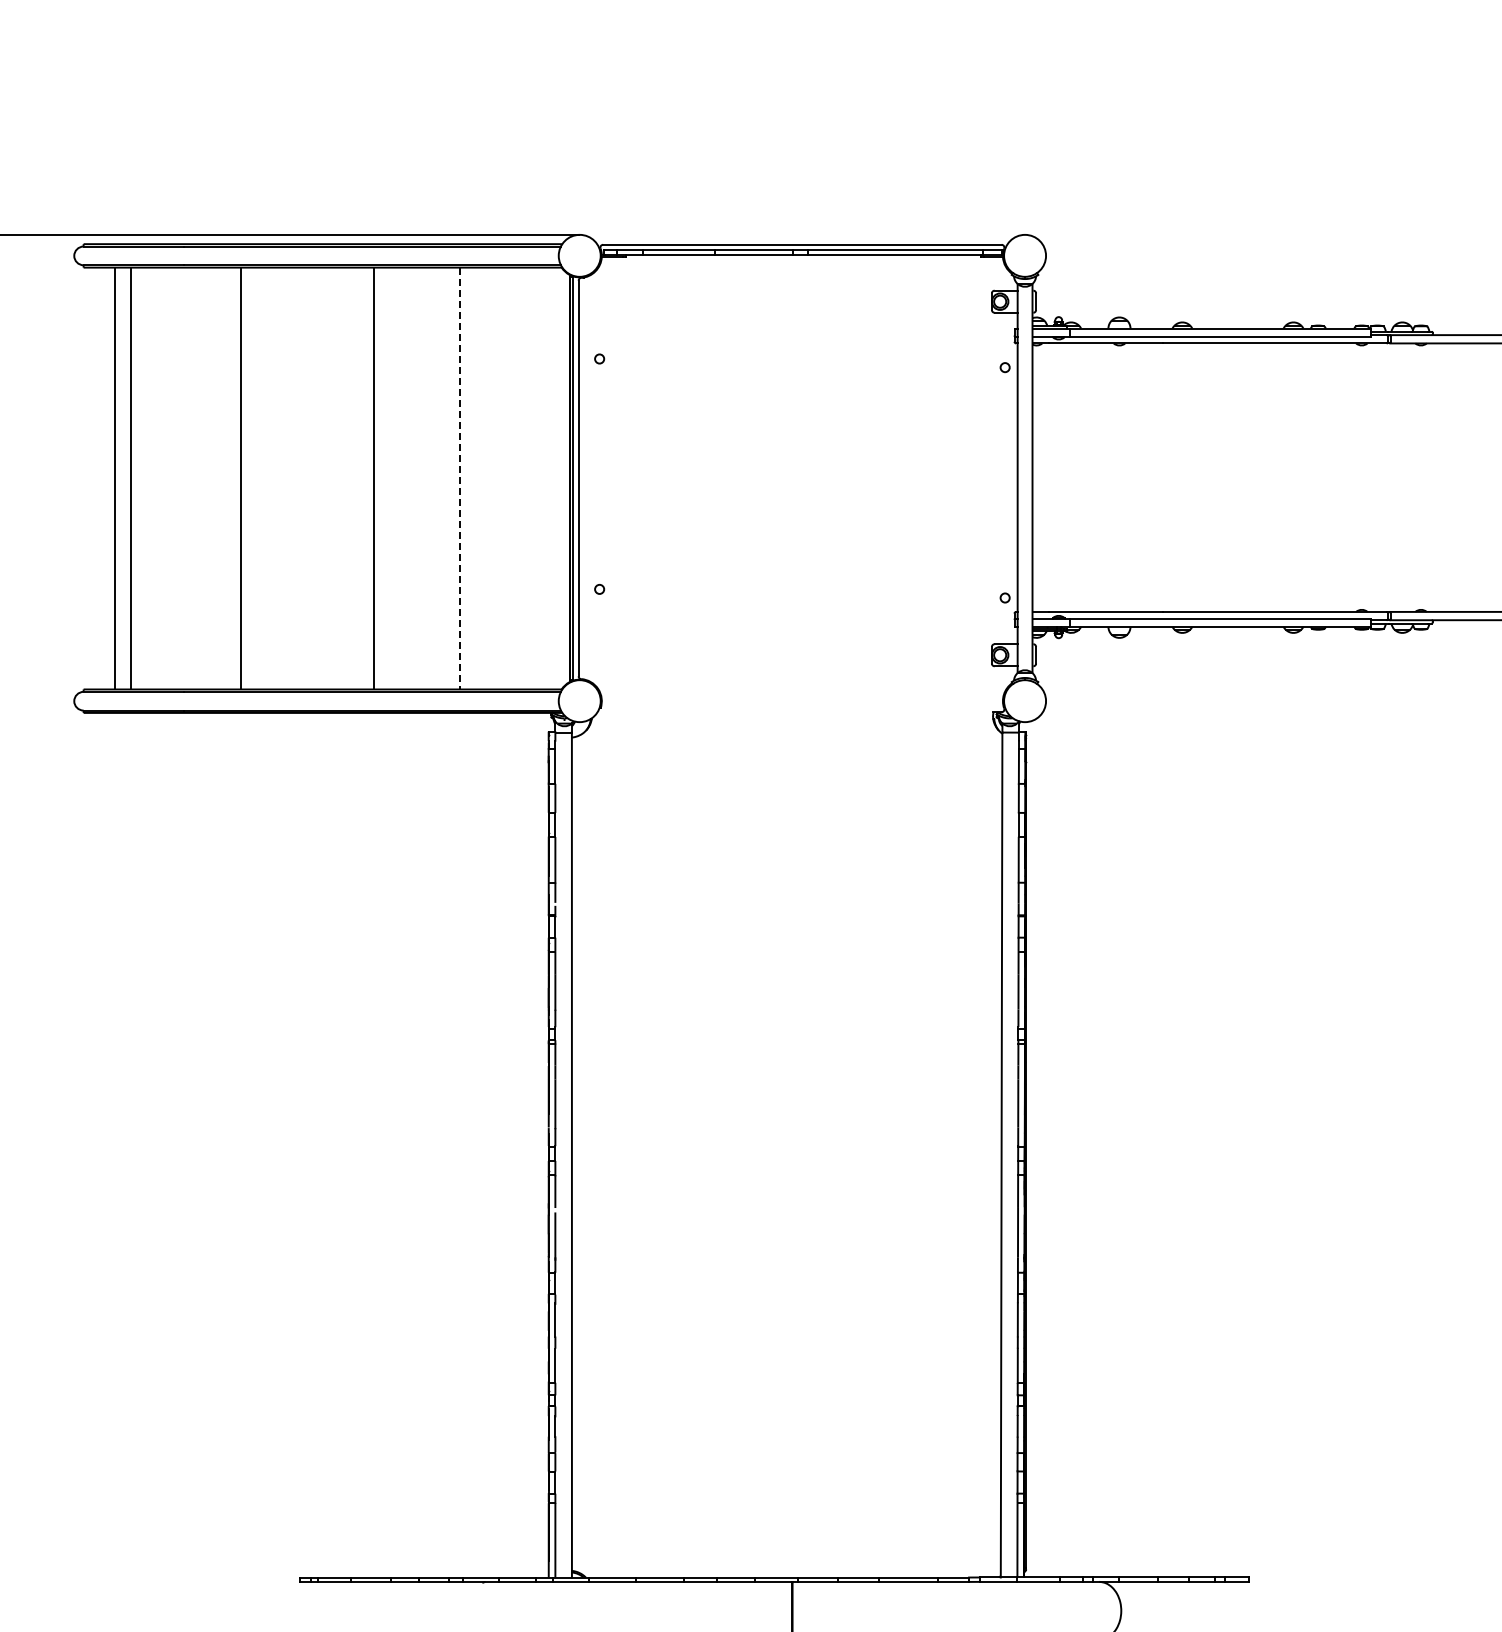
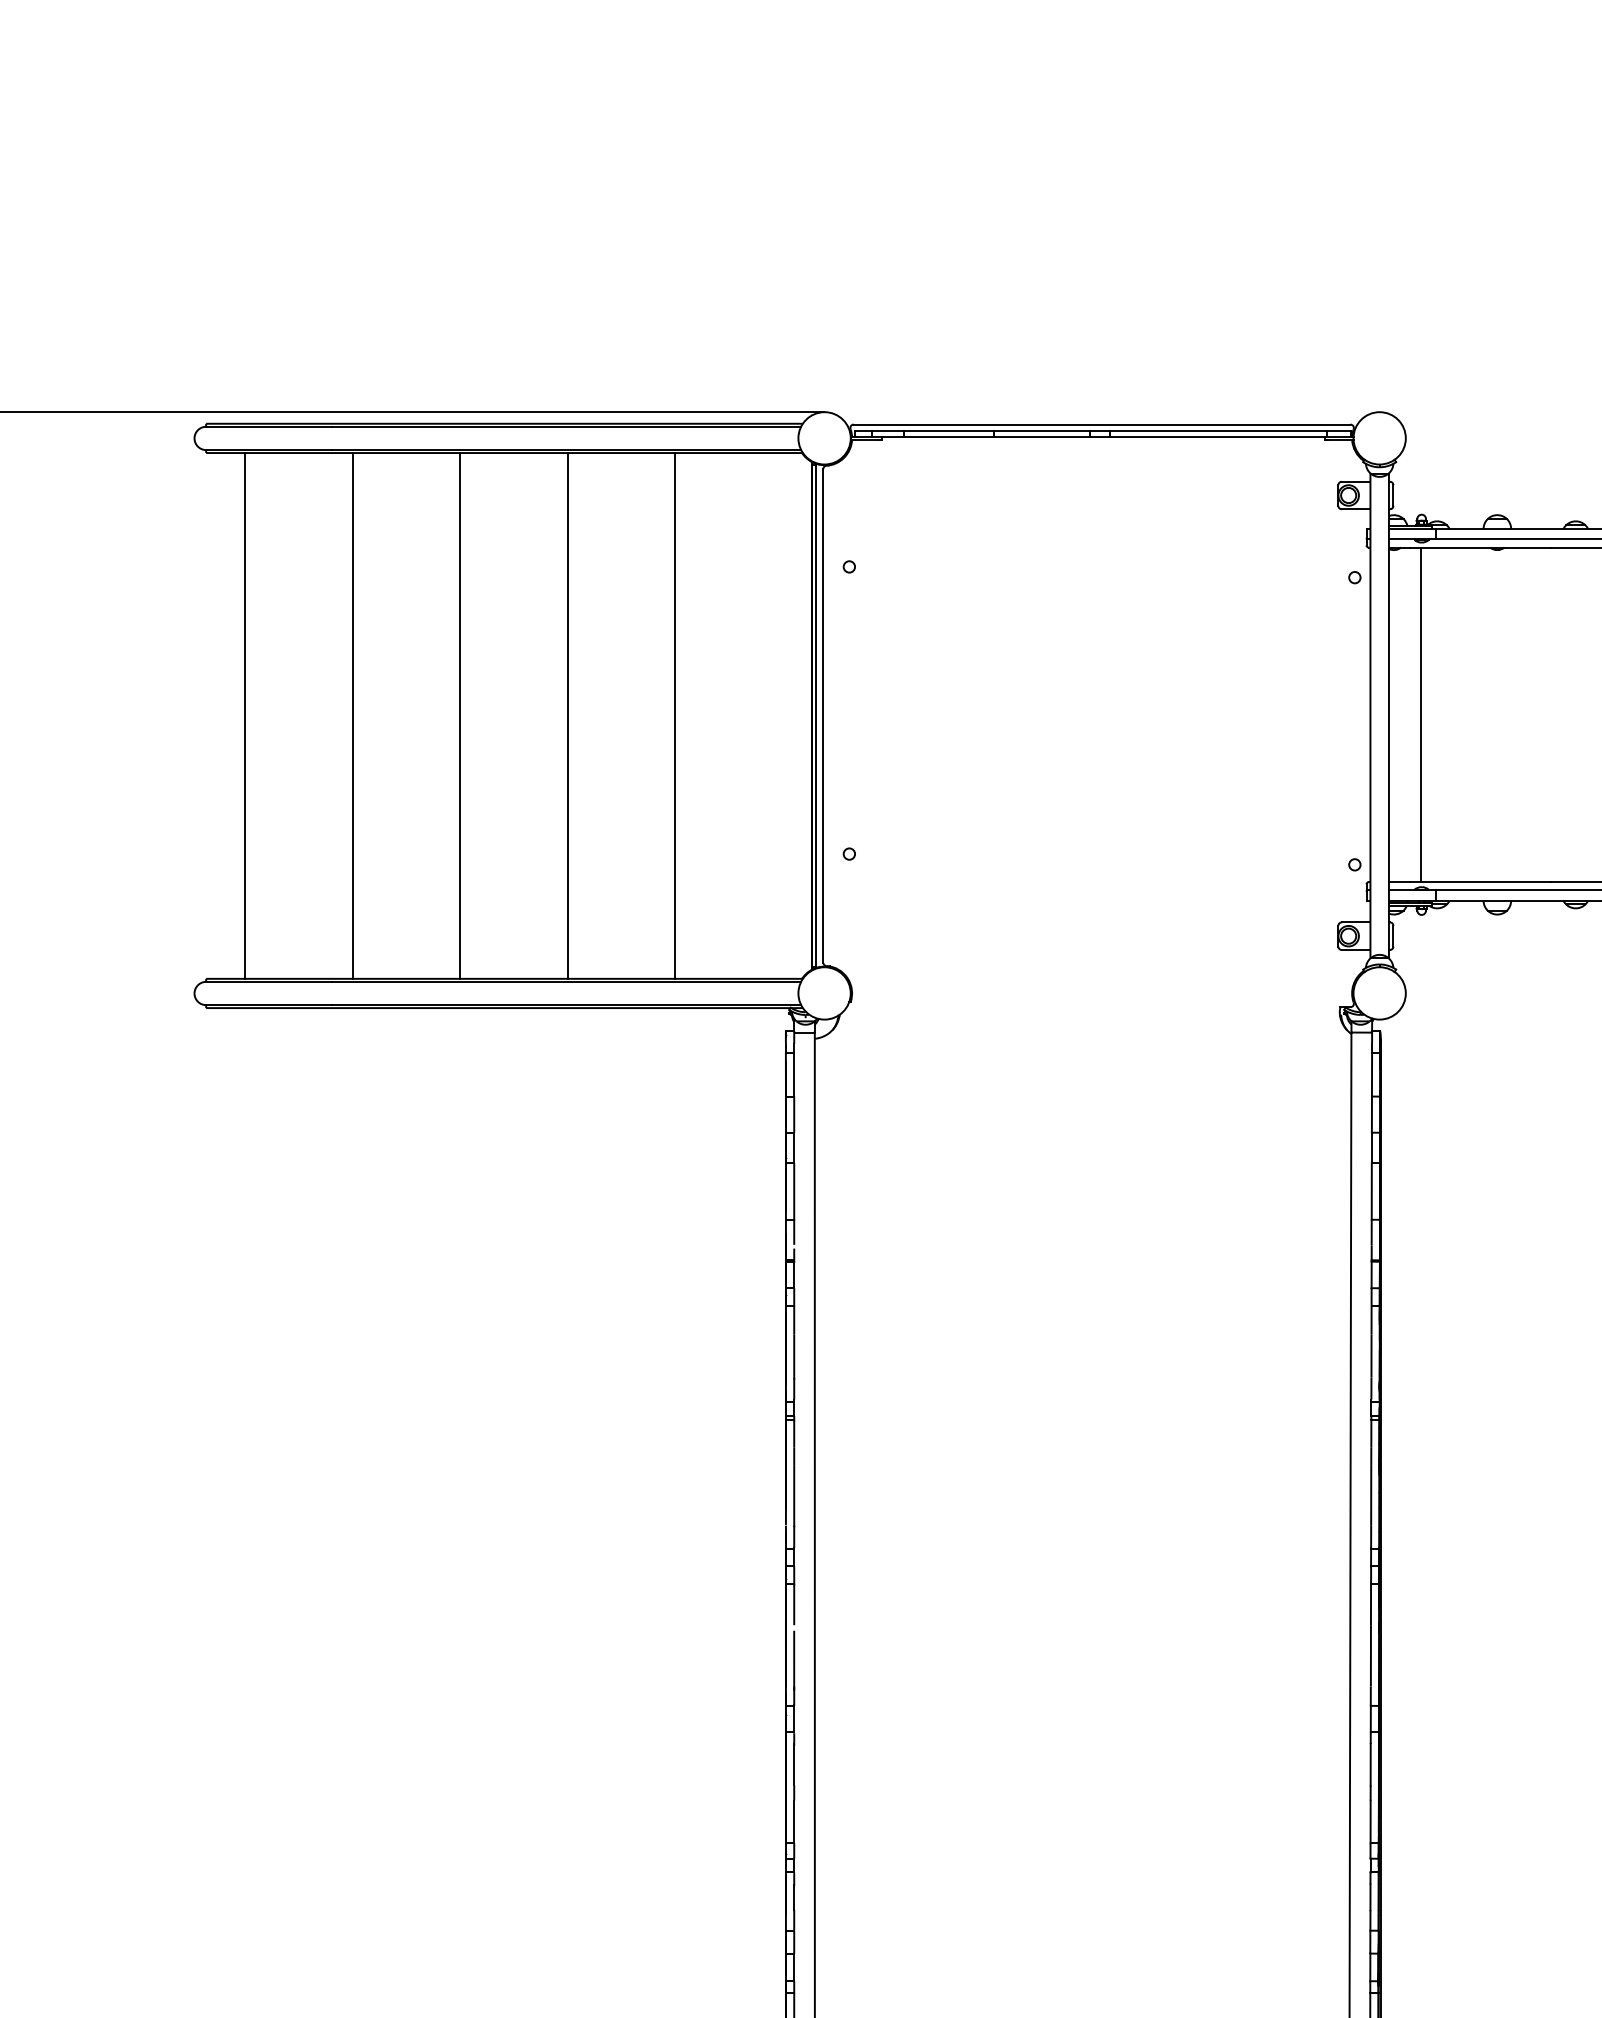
line: (1057, 477) -> (1420, 714), added
line: (131, 478) -> (353, 715), moved
line: (241, 478) -> (460, 715), moved
line: (459, 478) -> (674, 715), dashed -> solid

